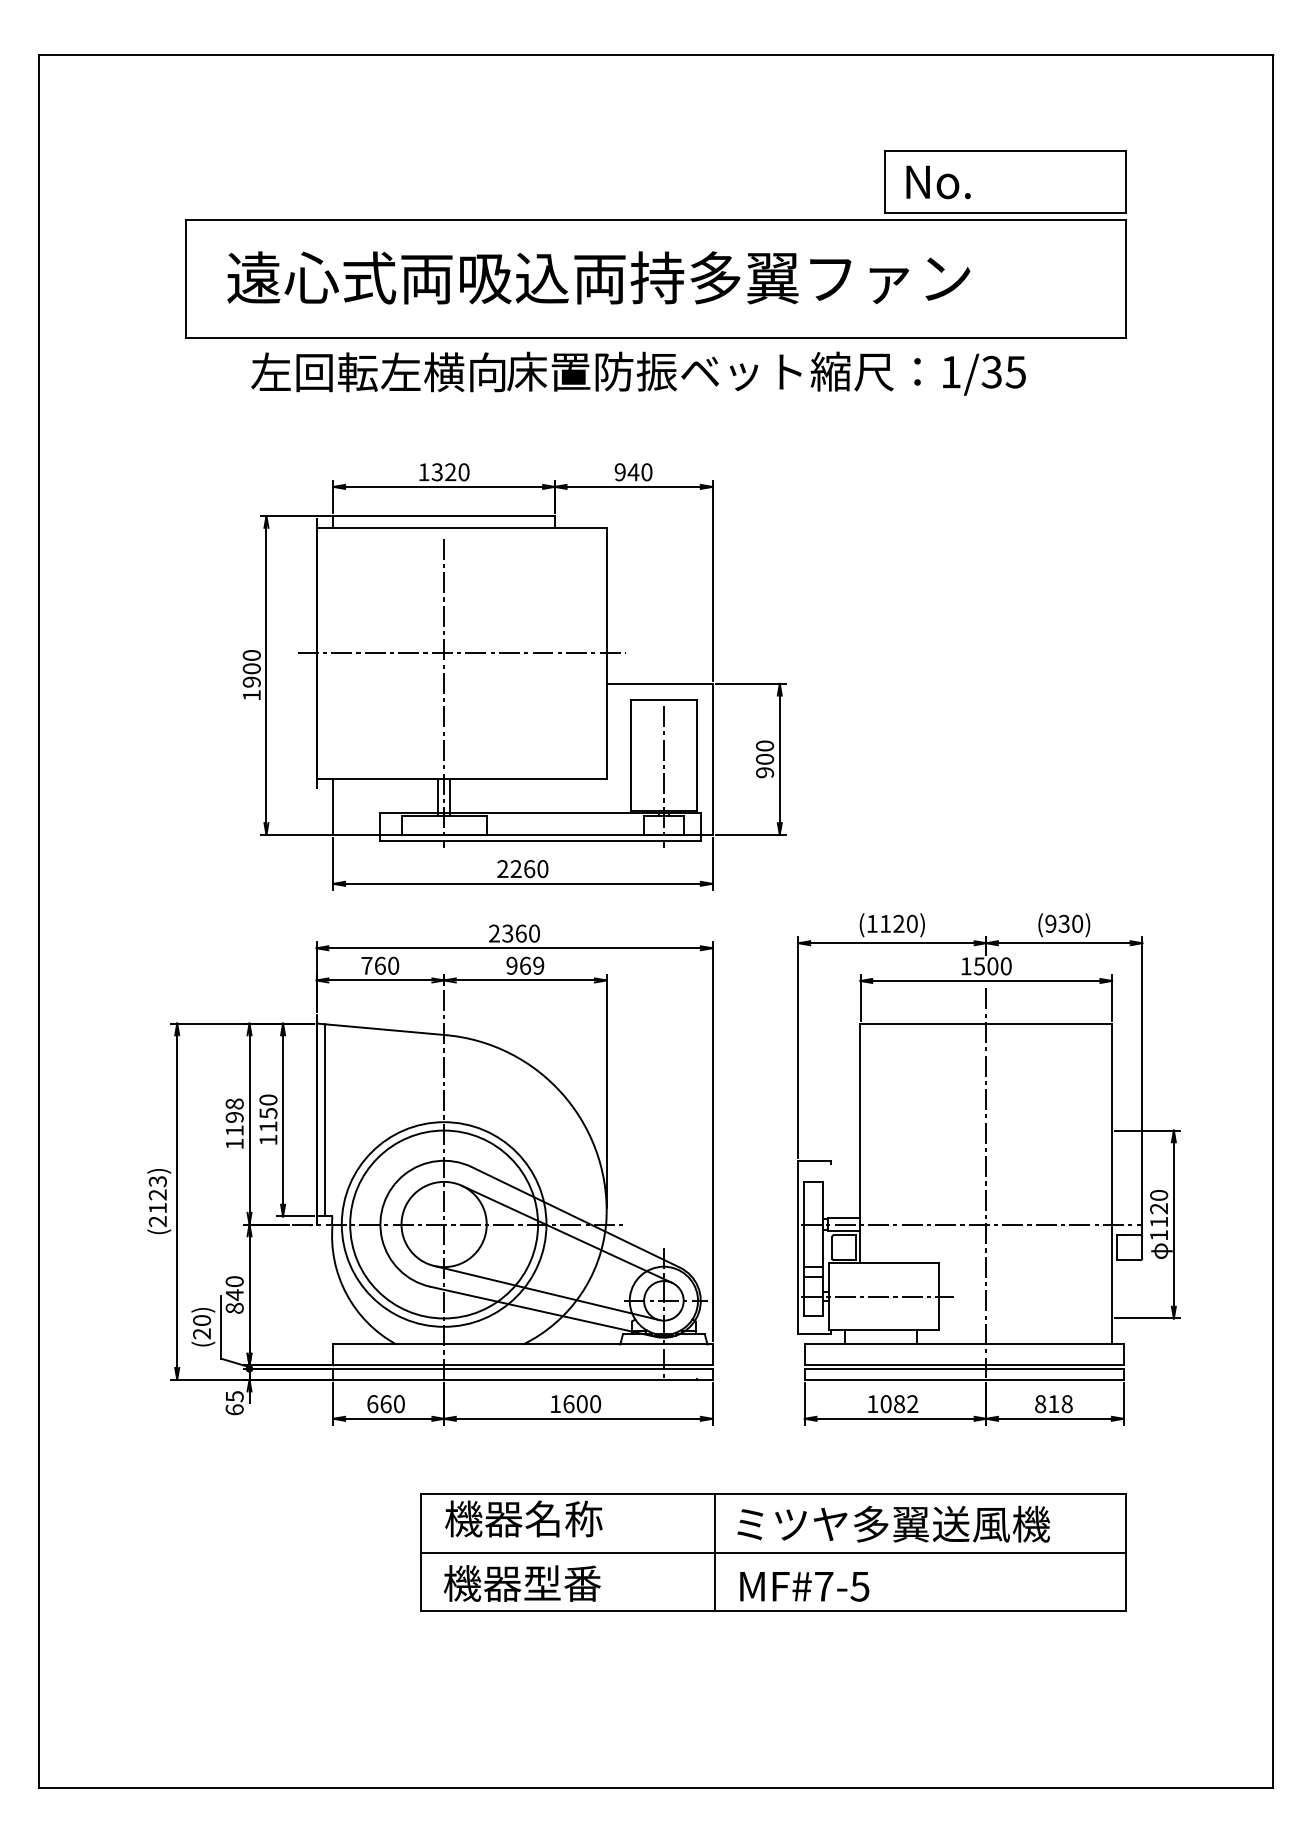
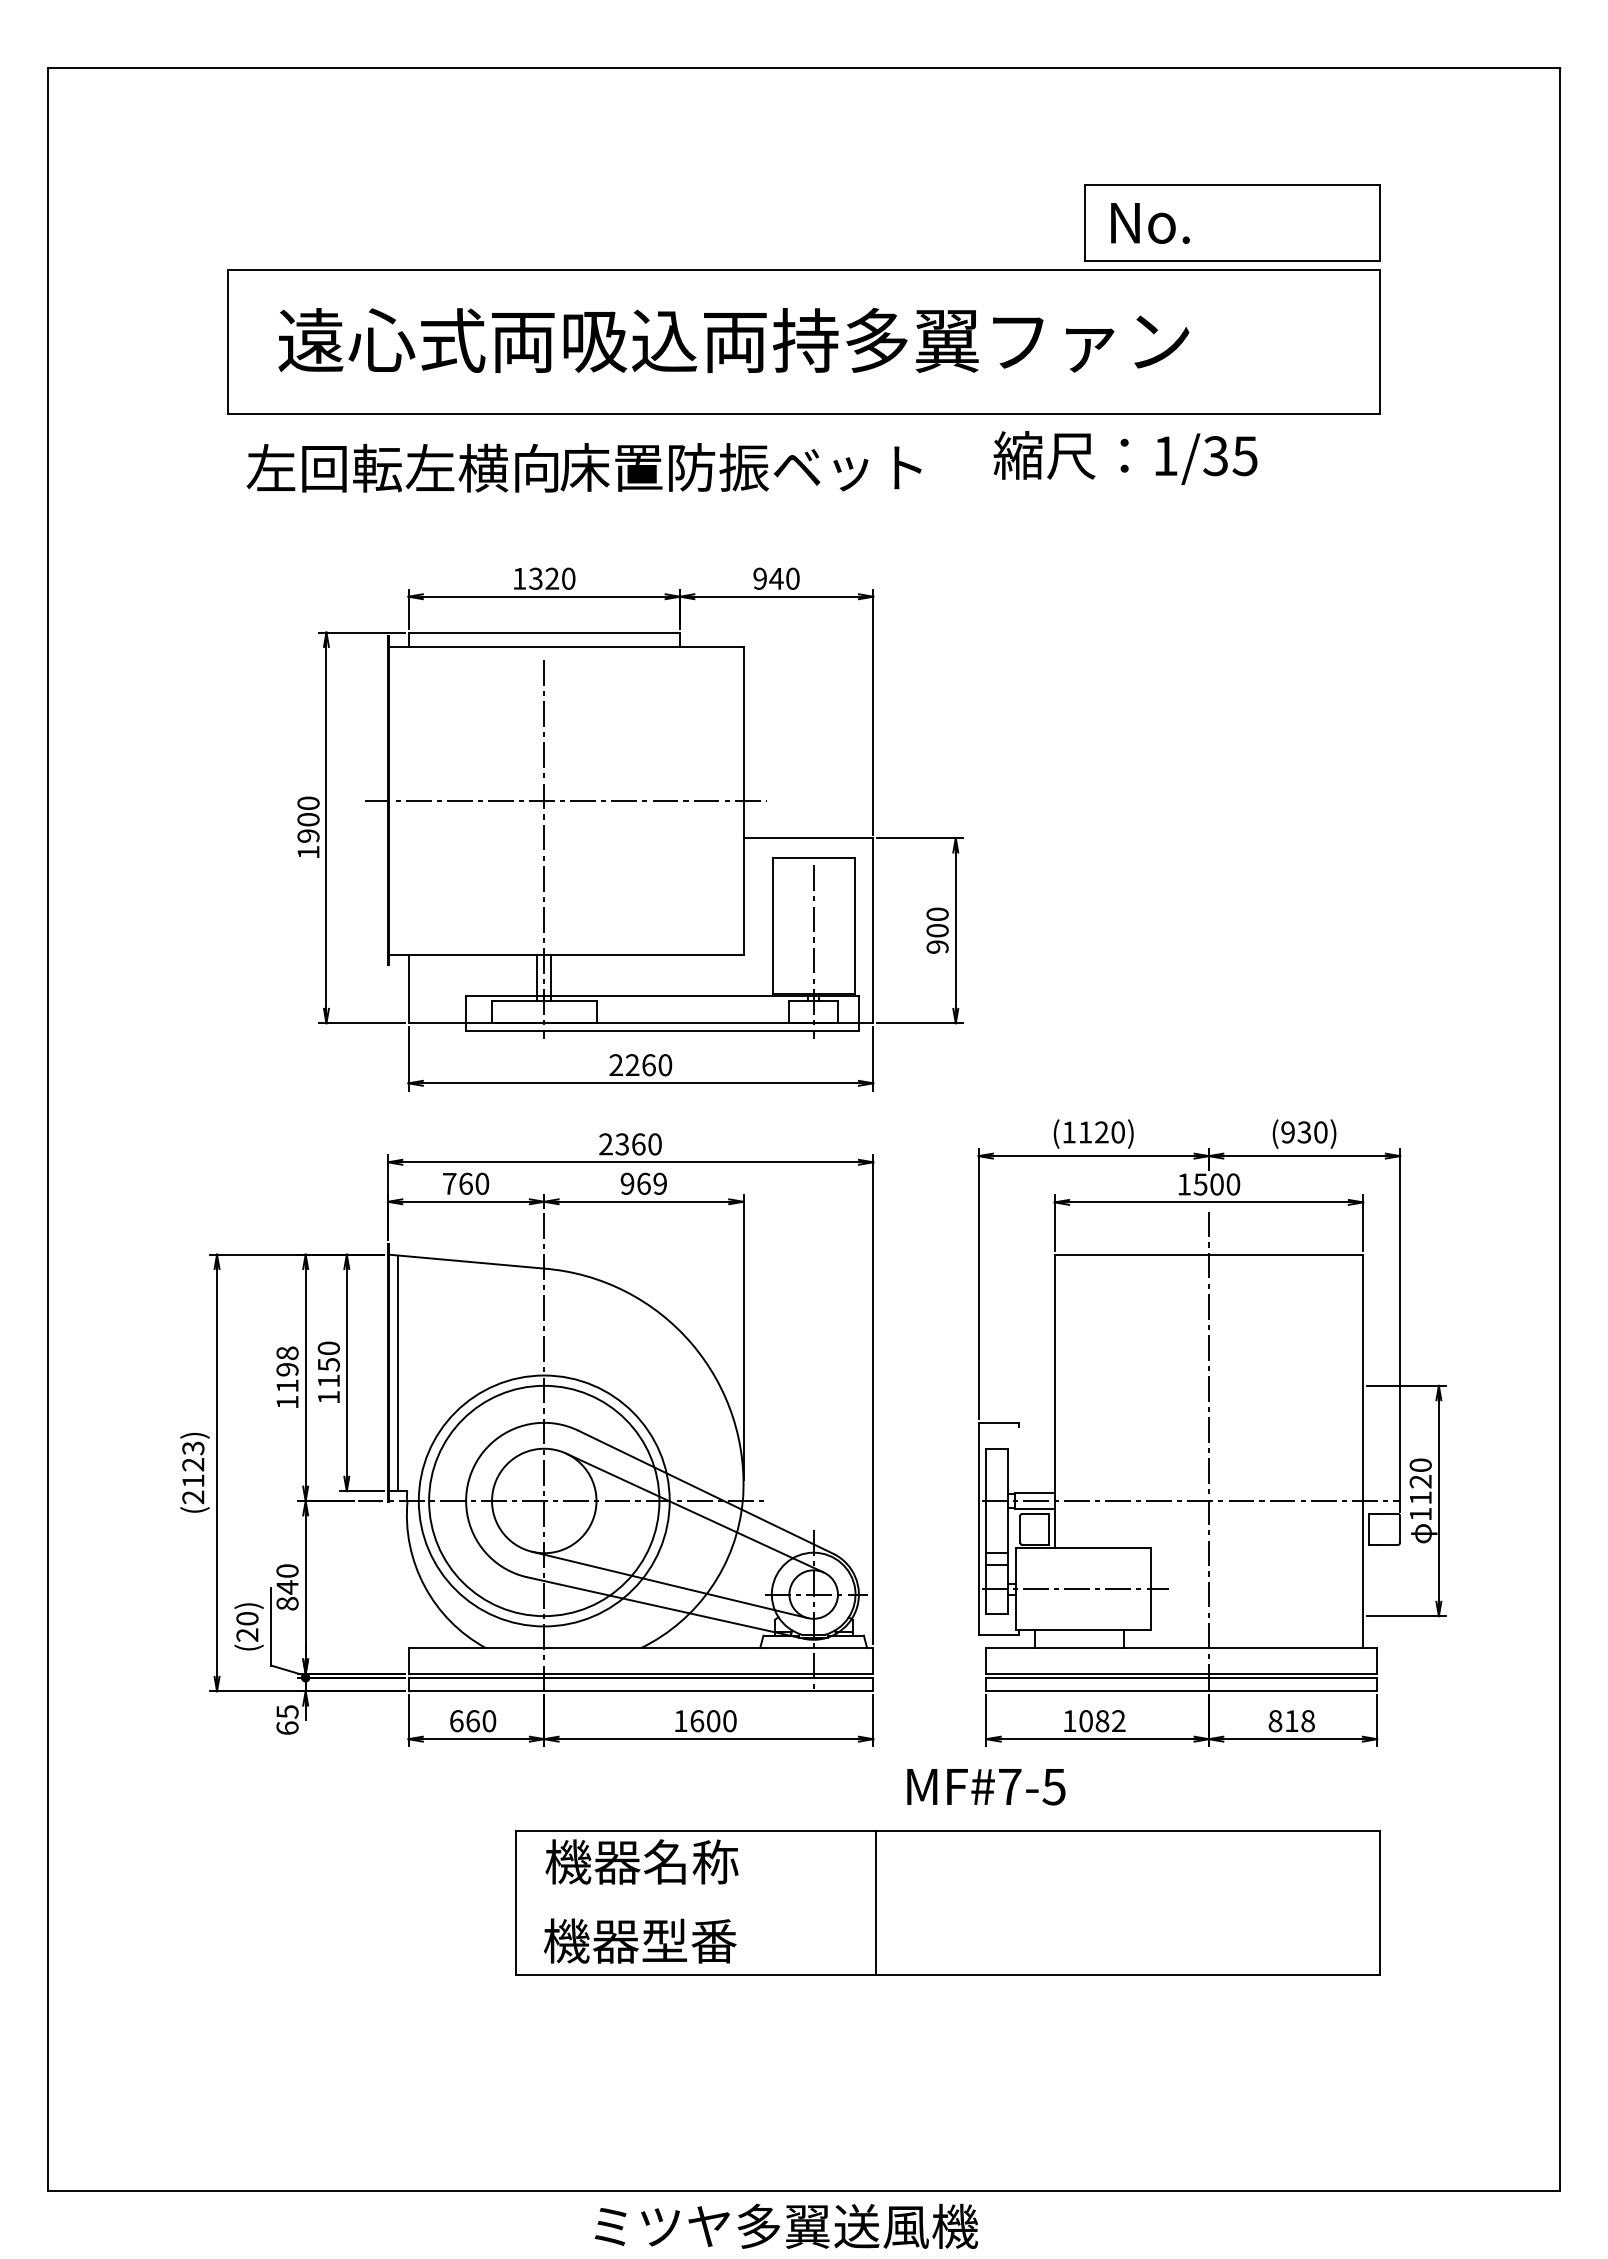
text: (525, 371) -> (583, 467), moved
text: (893, 1523) -> (786, 2225), moved
line: (773, 1552) -> (947, 1903), removed
text: (804, 1587) -> (986, 1787), moved

